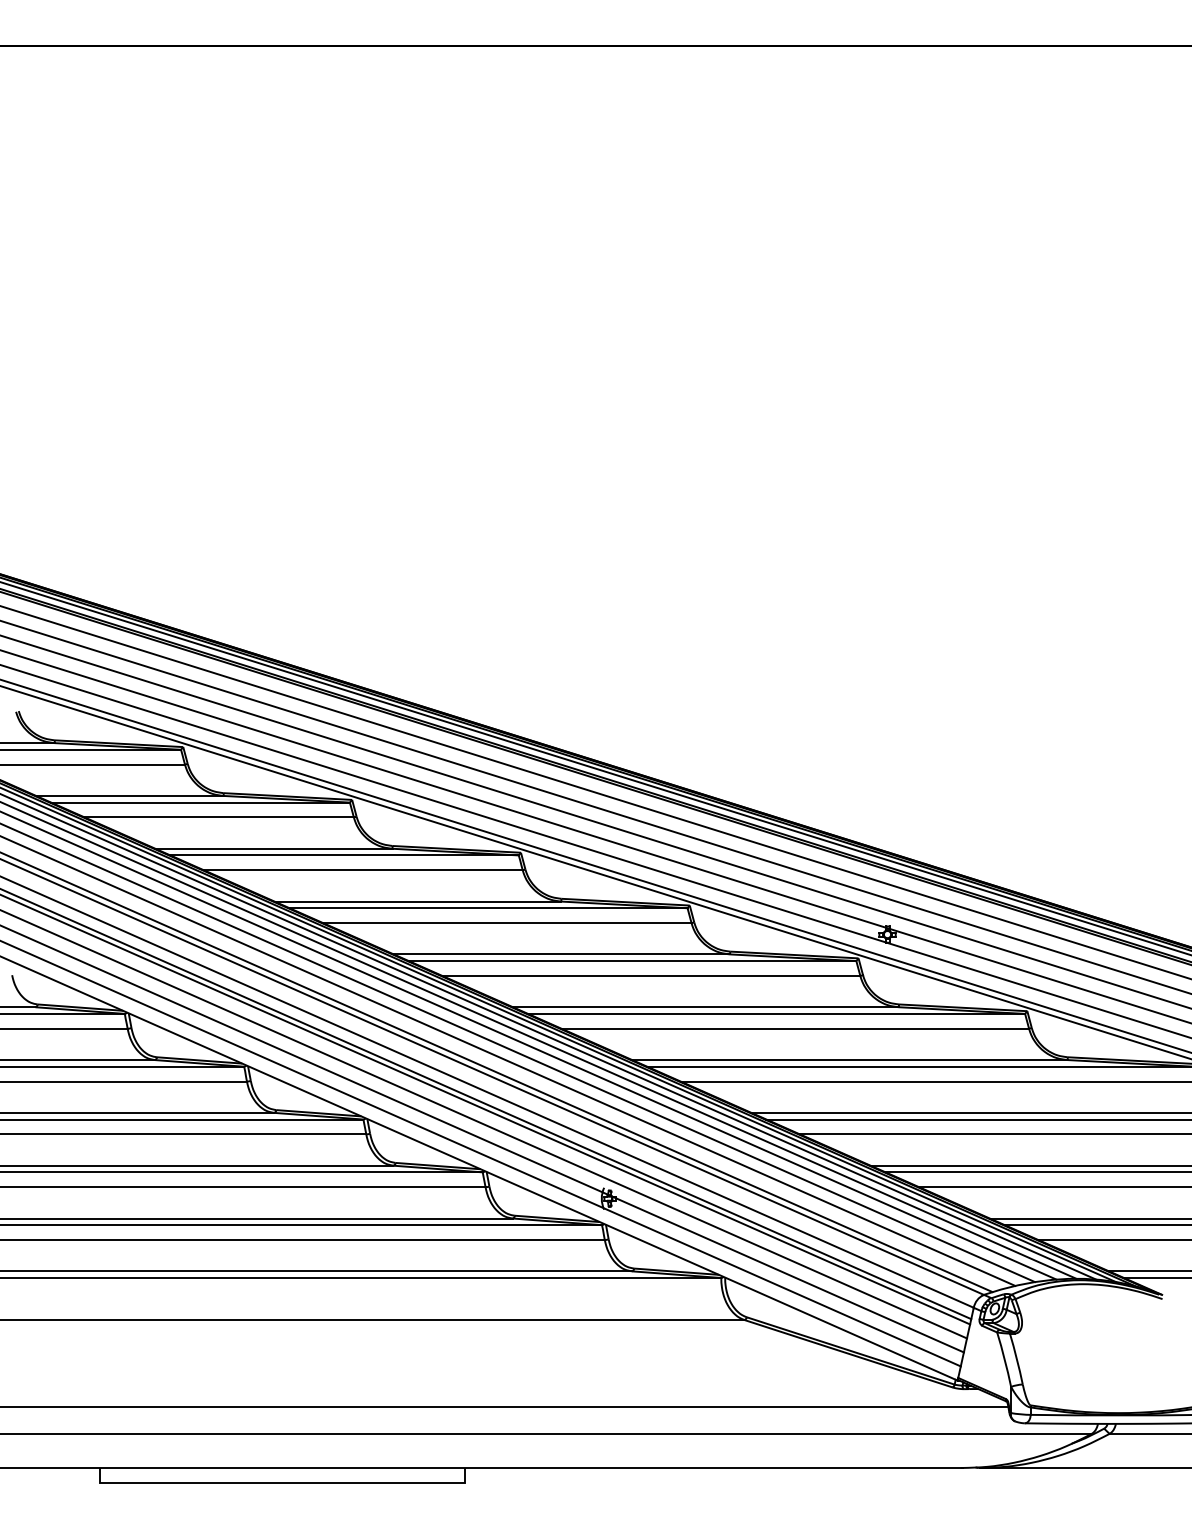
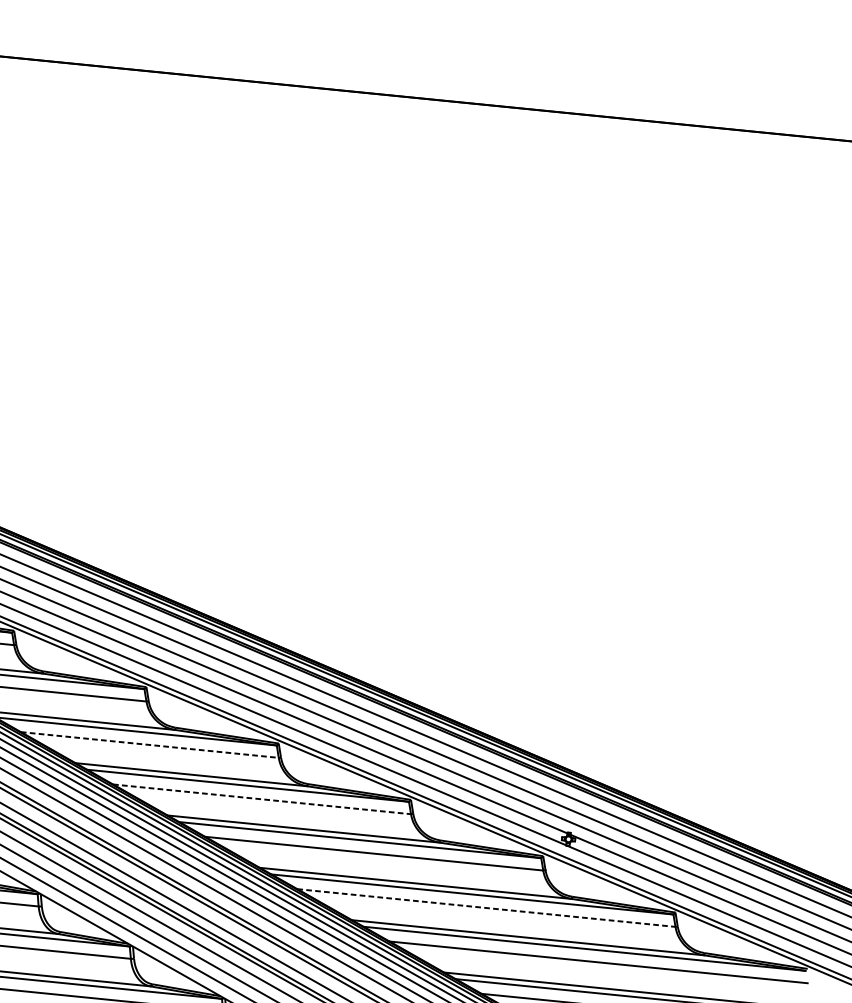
line: (363, 870) -> (149, 745), solid -> dashed
line: (507, 923) -> (262, 799), solid -> dashed
line: (795, 1028) -> (486, 907), solid -> dashed

